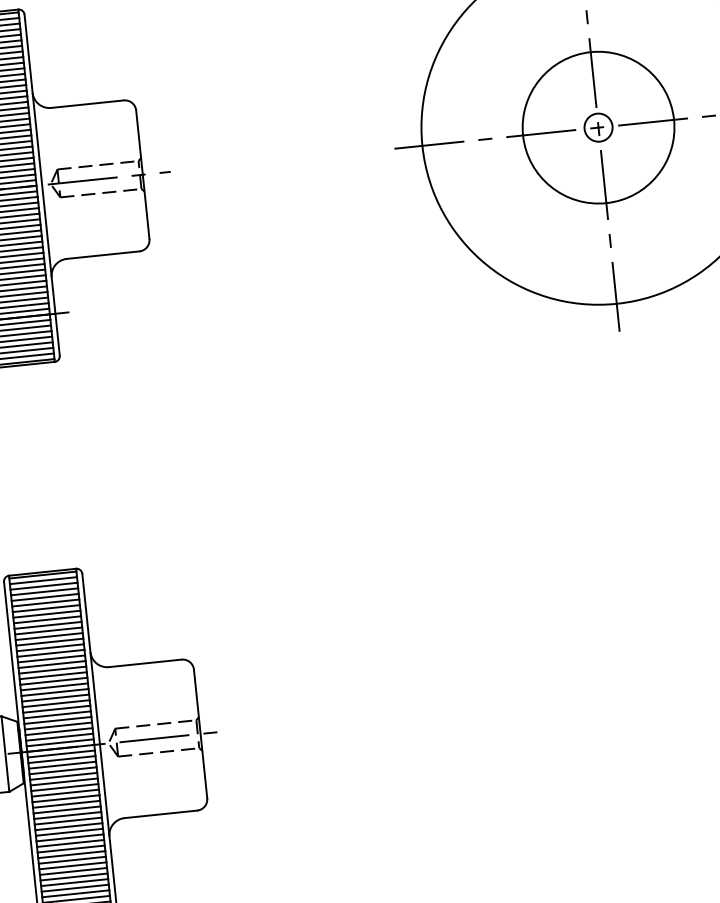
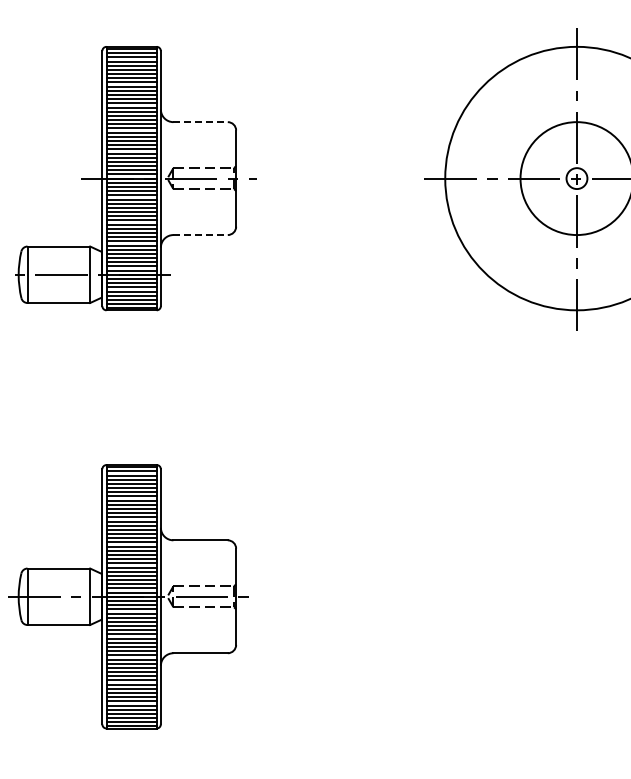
line: (88, 104) -> (201, 122), solid -> dashed
line: (104, 255) -> (201, 235), solid -> dashed

